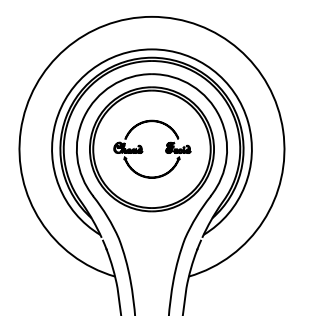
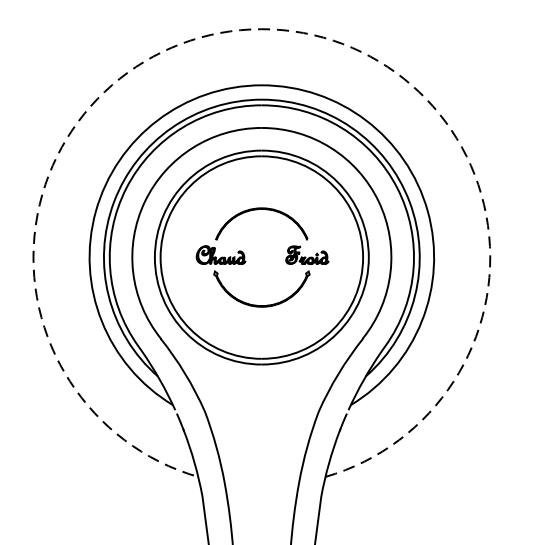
arc: (151, 16) -> (261, 28), solid -> dashed

